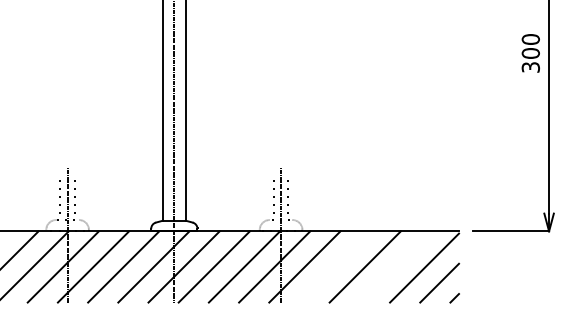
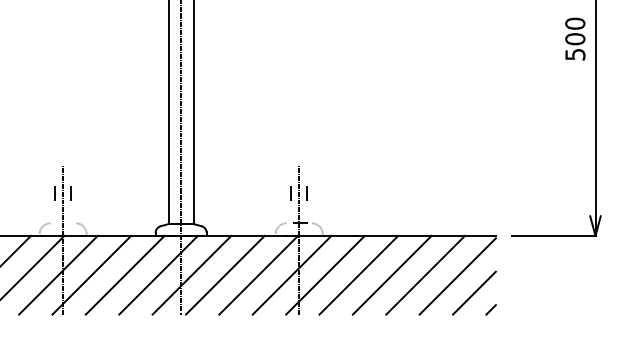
text: (530, 67) -> (574, 54), 300 -> 500
line: (334, 266) -> (358, 274), added
line: (395, 266) -> (425, 274), added

